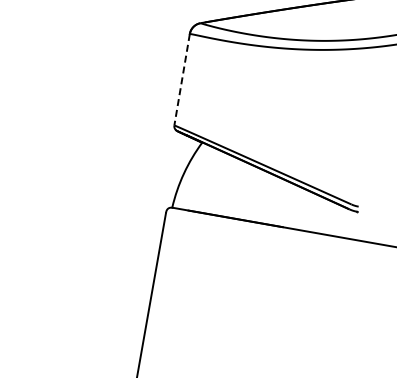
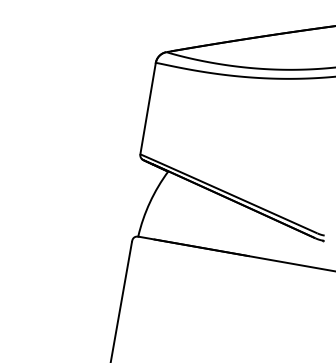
line: (182, 80) -> (148, 109), dashed -> solid

